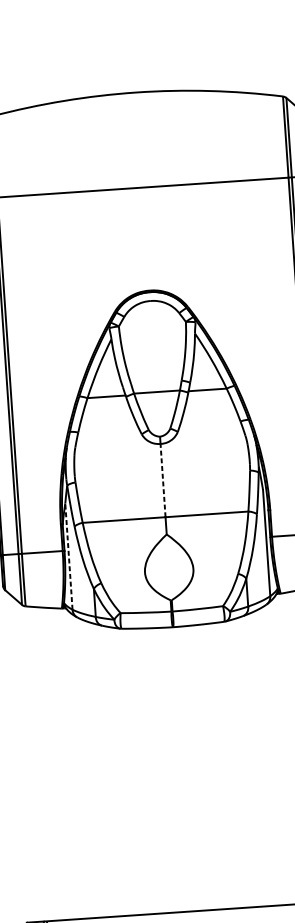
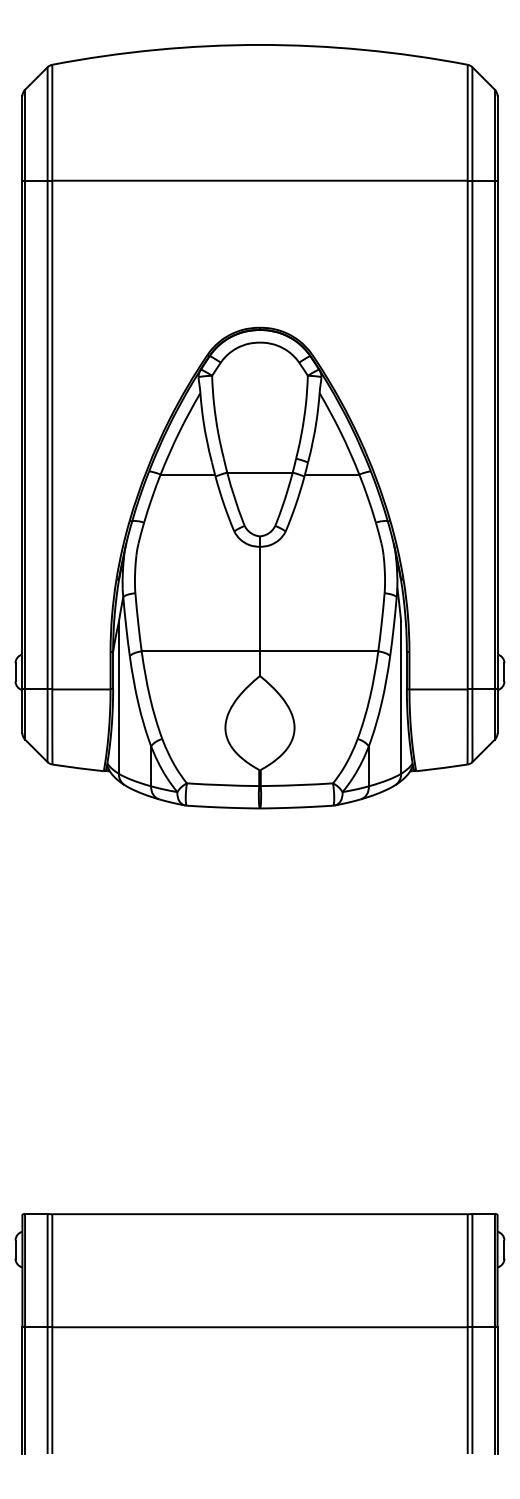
line: (162, 480) -> (259, 598), dashed -> solid
line: (68, 556) -> (118, 697), dashed -> solid

